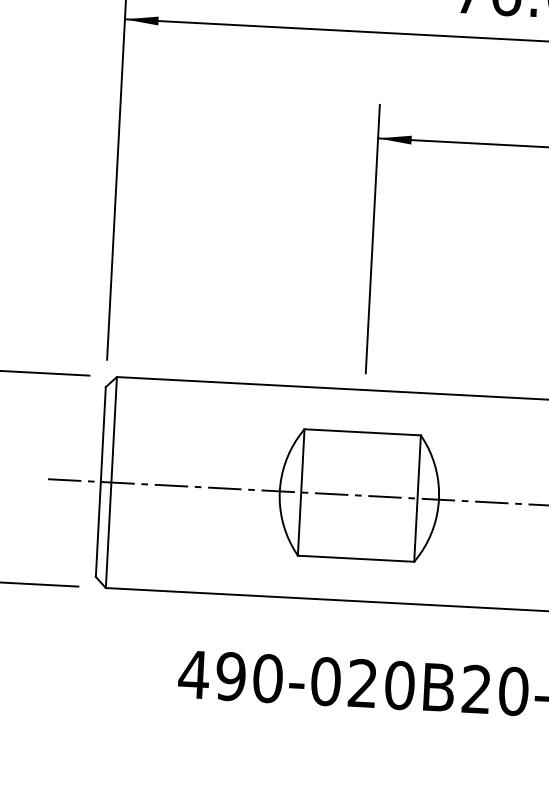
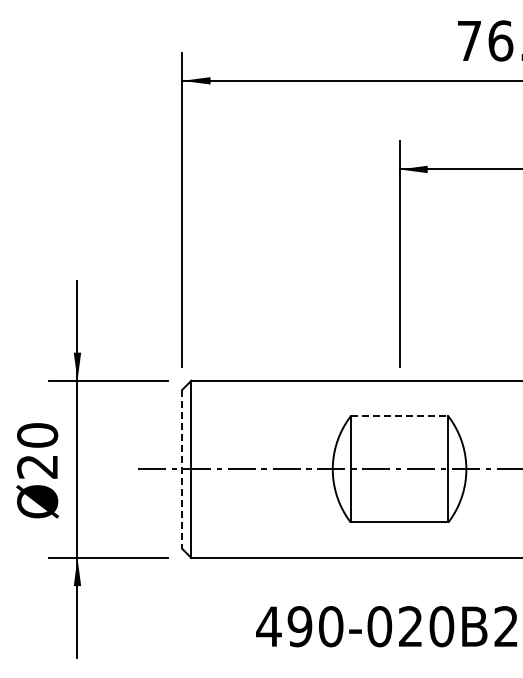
line: (362, 432) -> (399, 416), solid -> dashed
line: (100, 482) -> (182, 469), solid -> dashed

